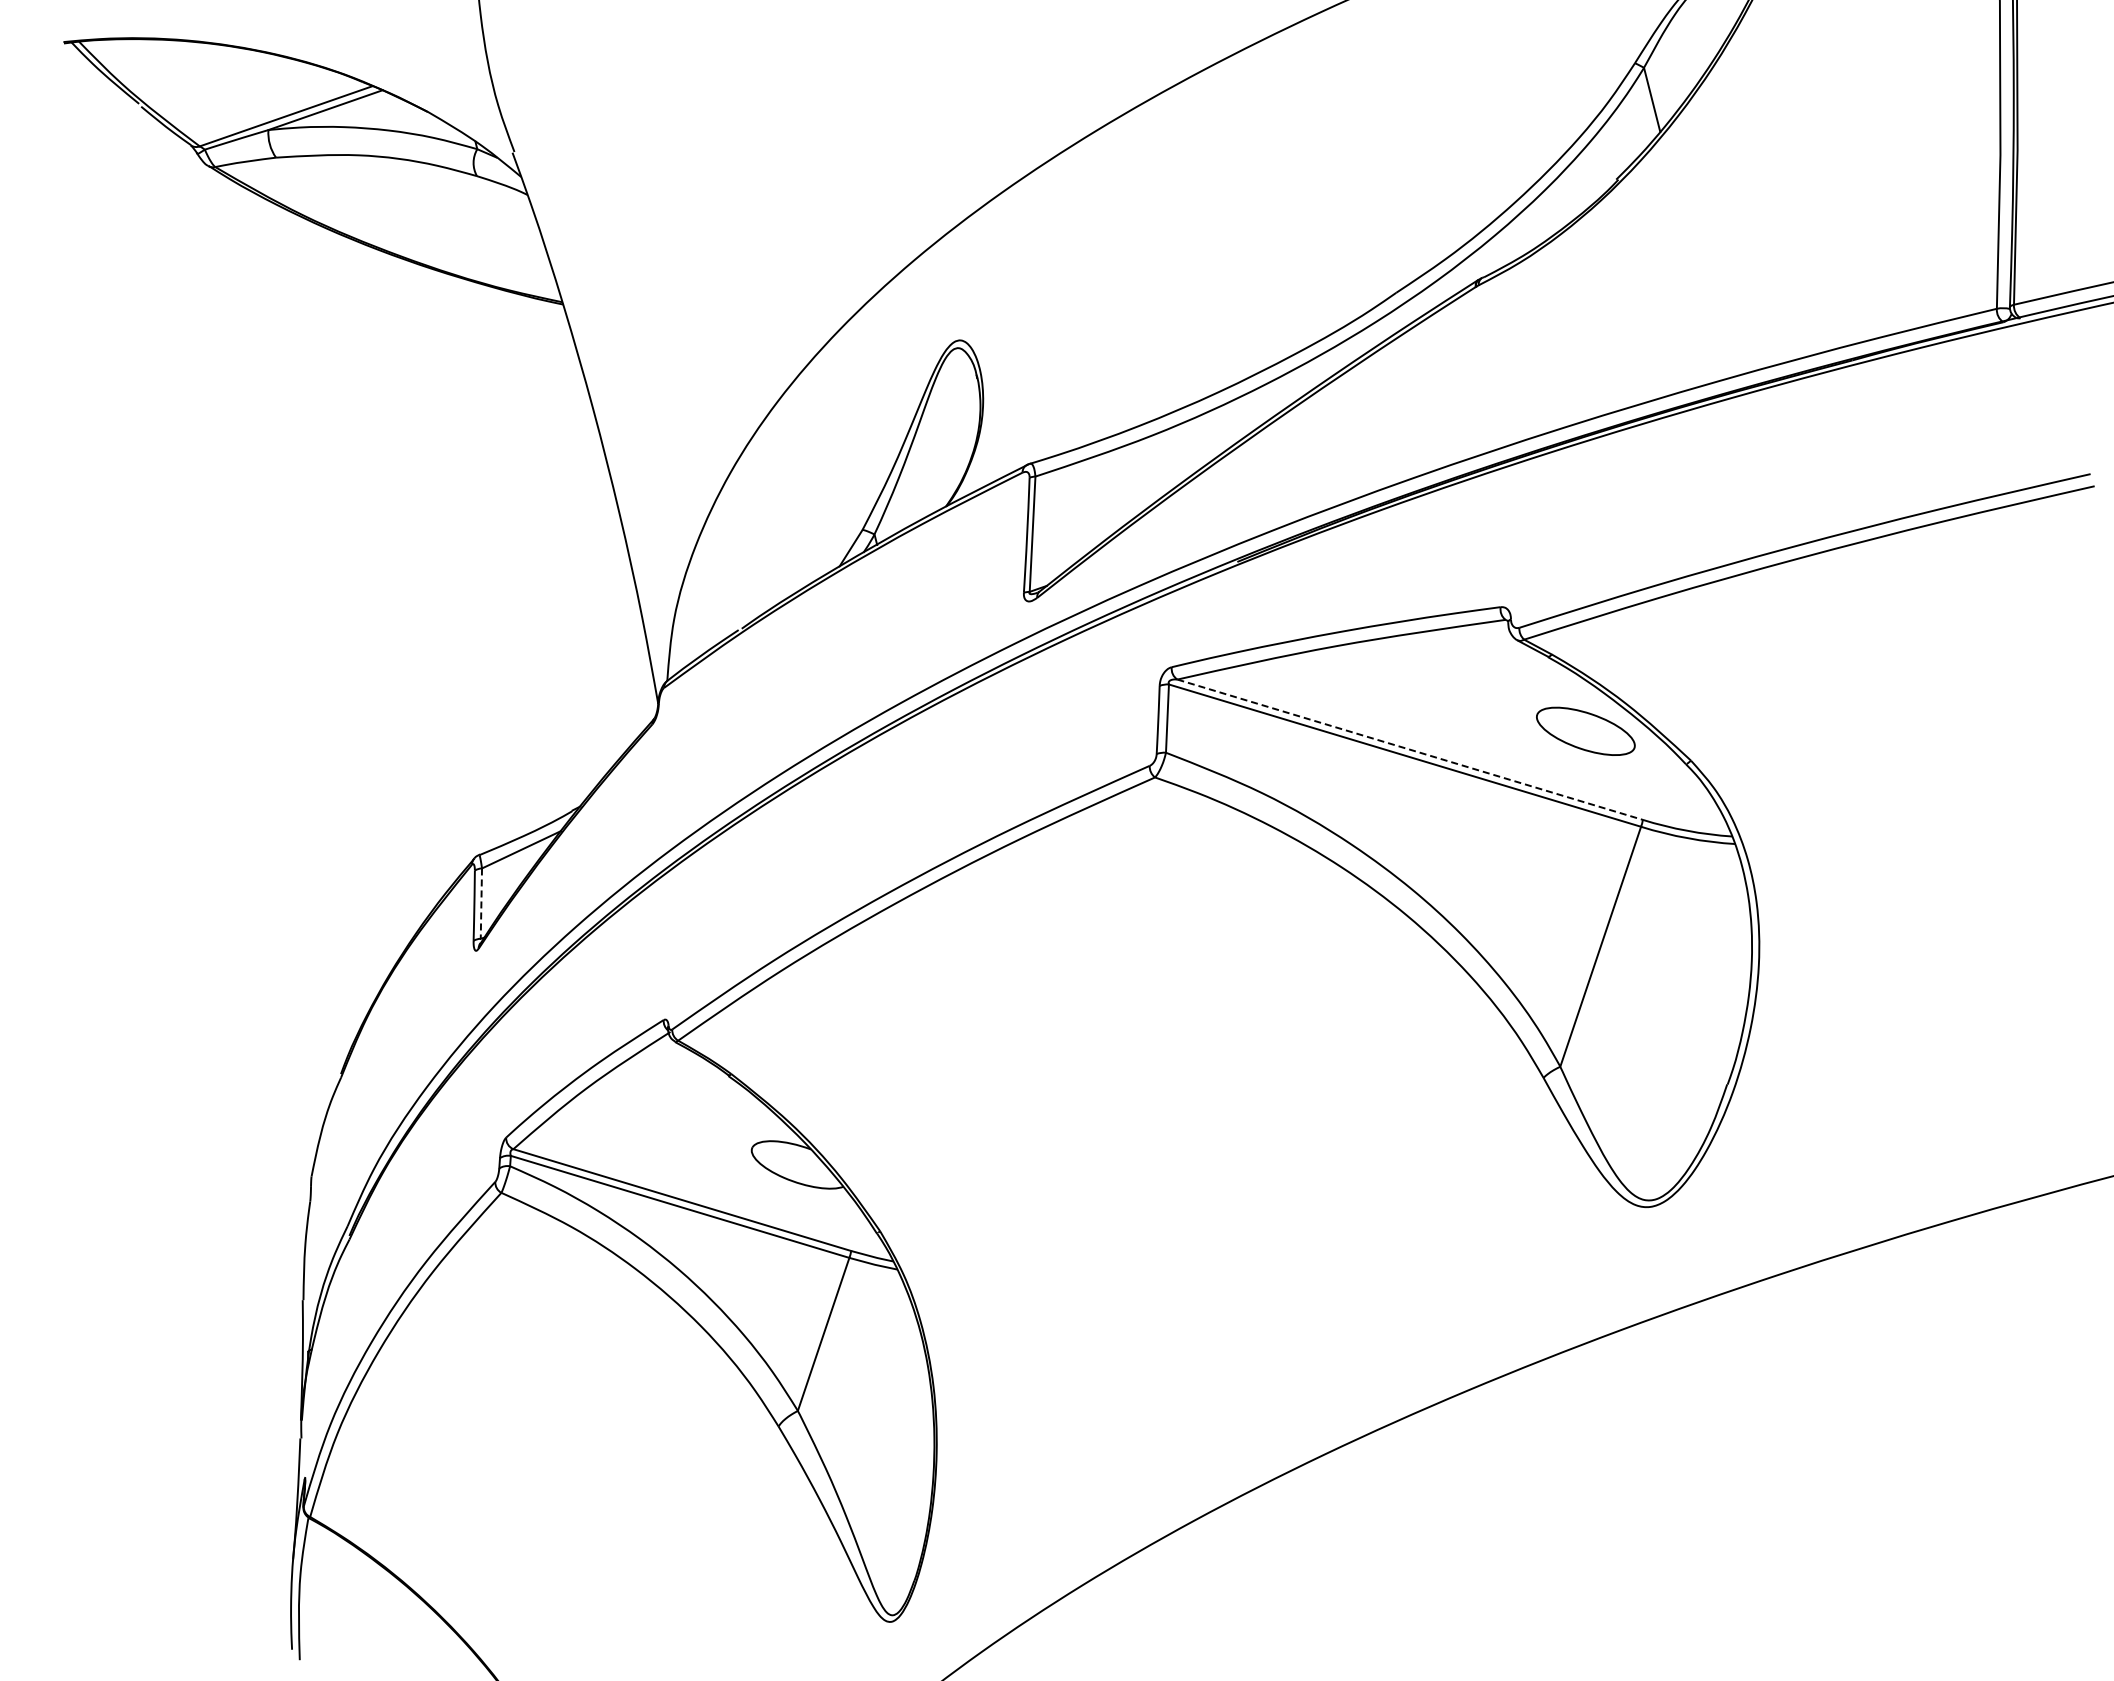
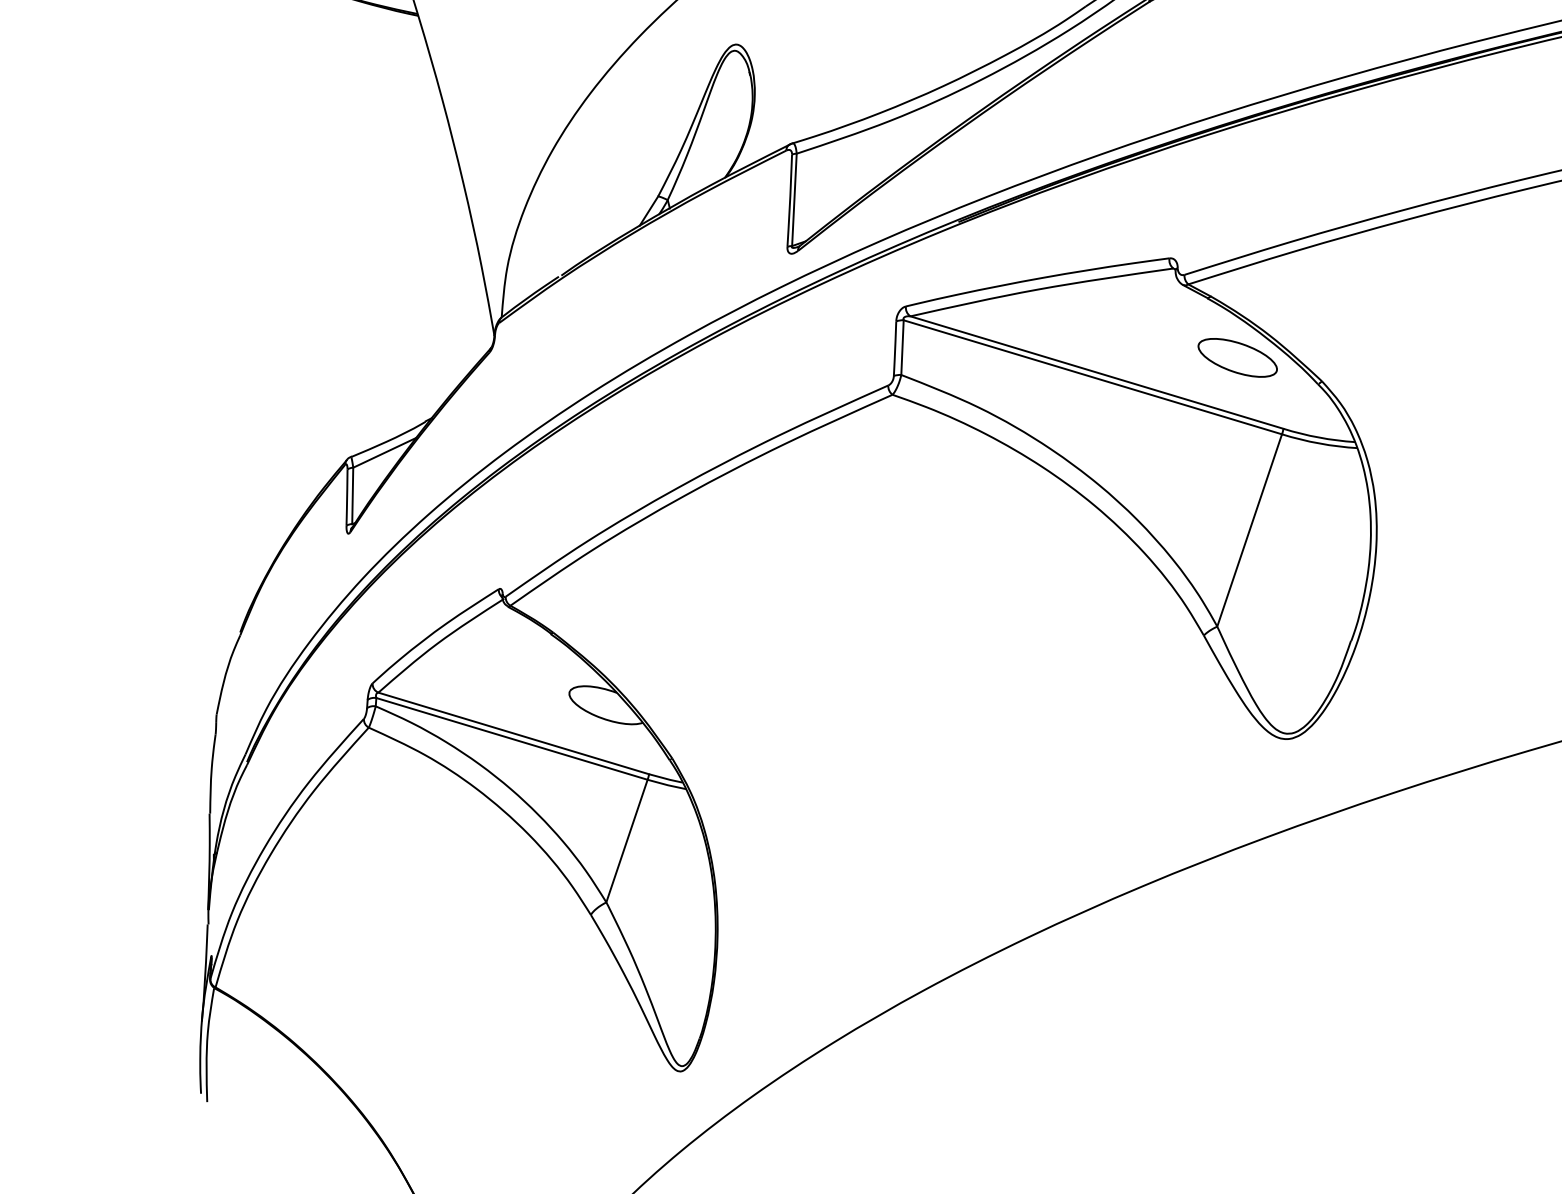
line: (1410, 749) -> (1097, 372), dashed -> solid
line: (481, 904) -> (352, 496), dashed -> solid

